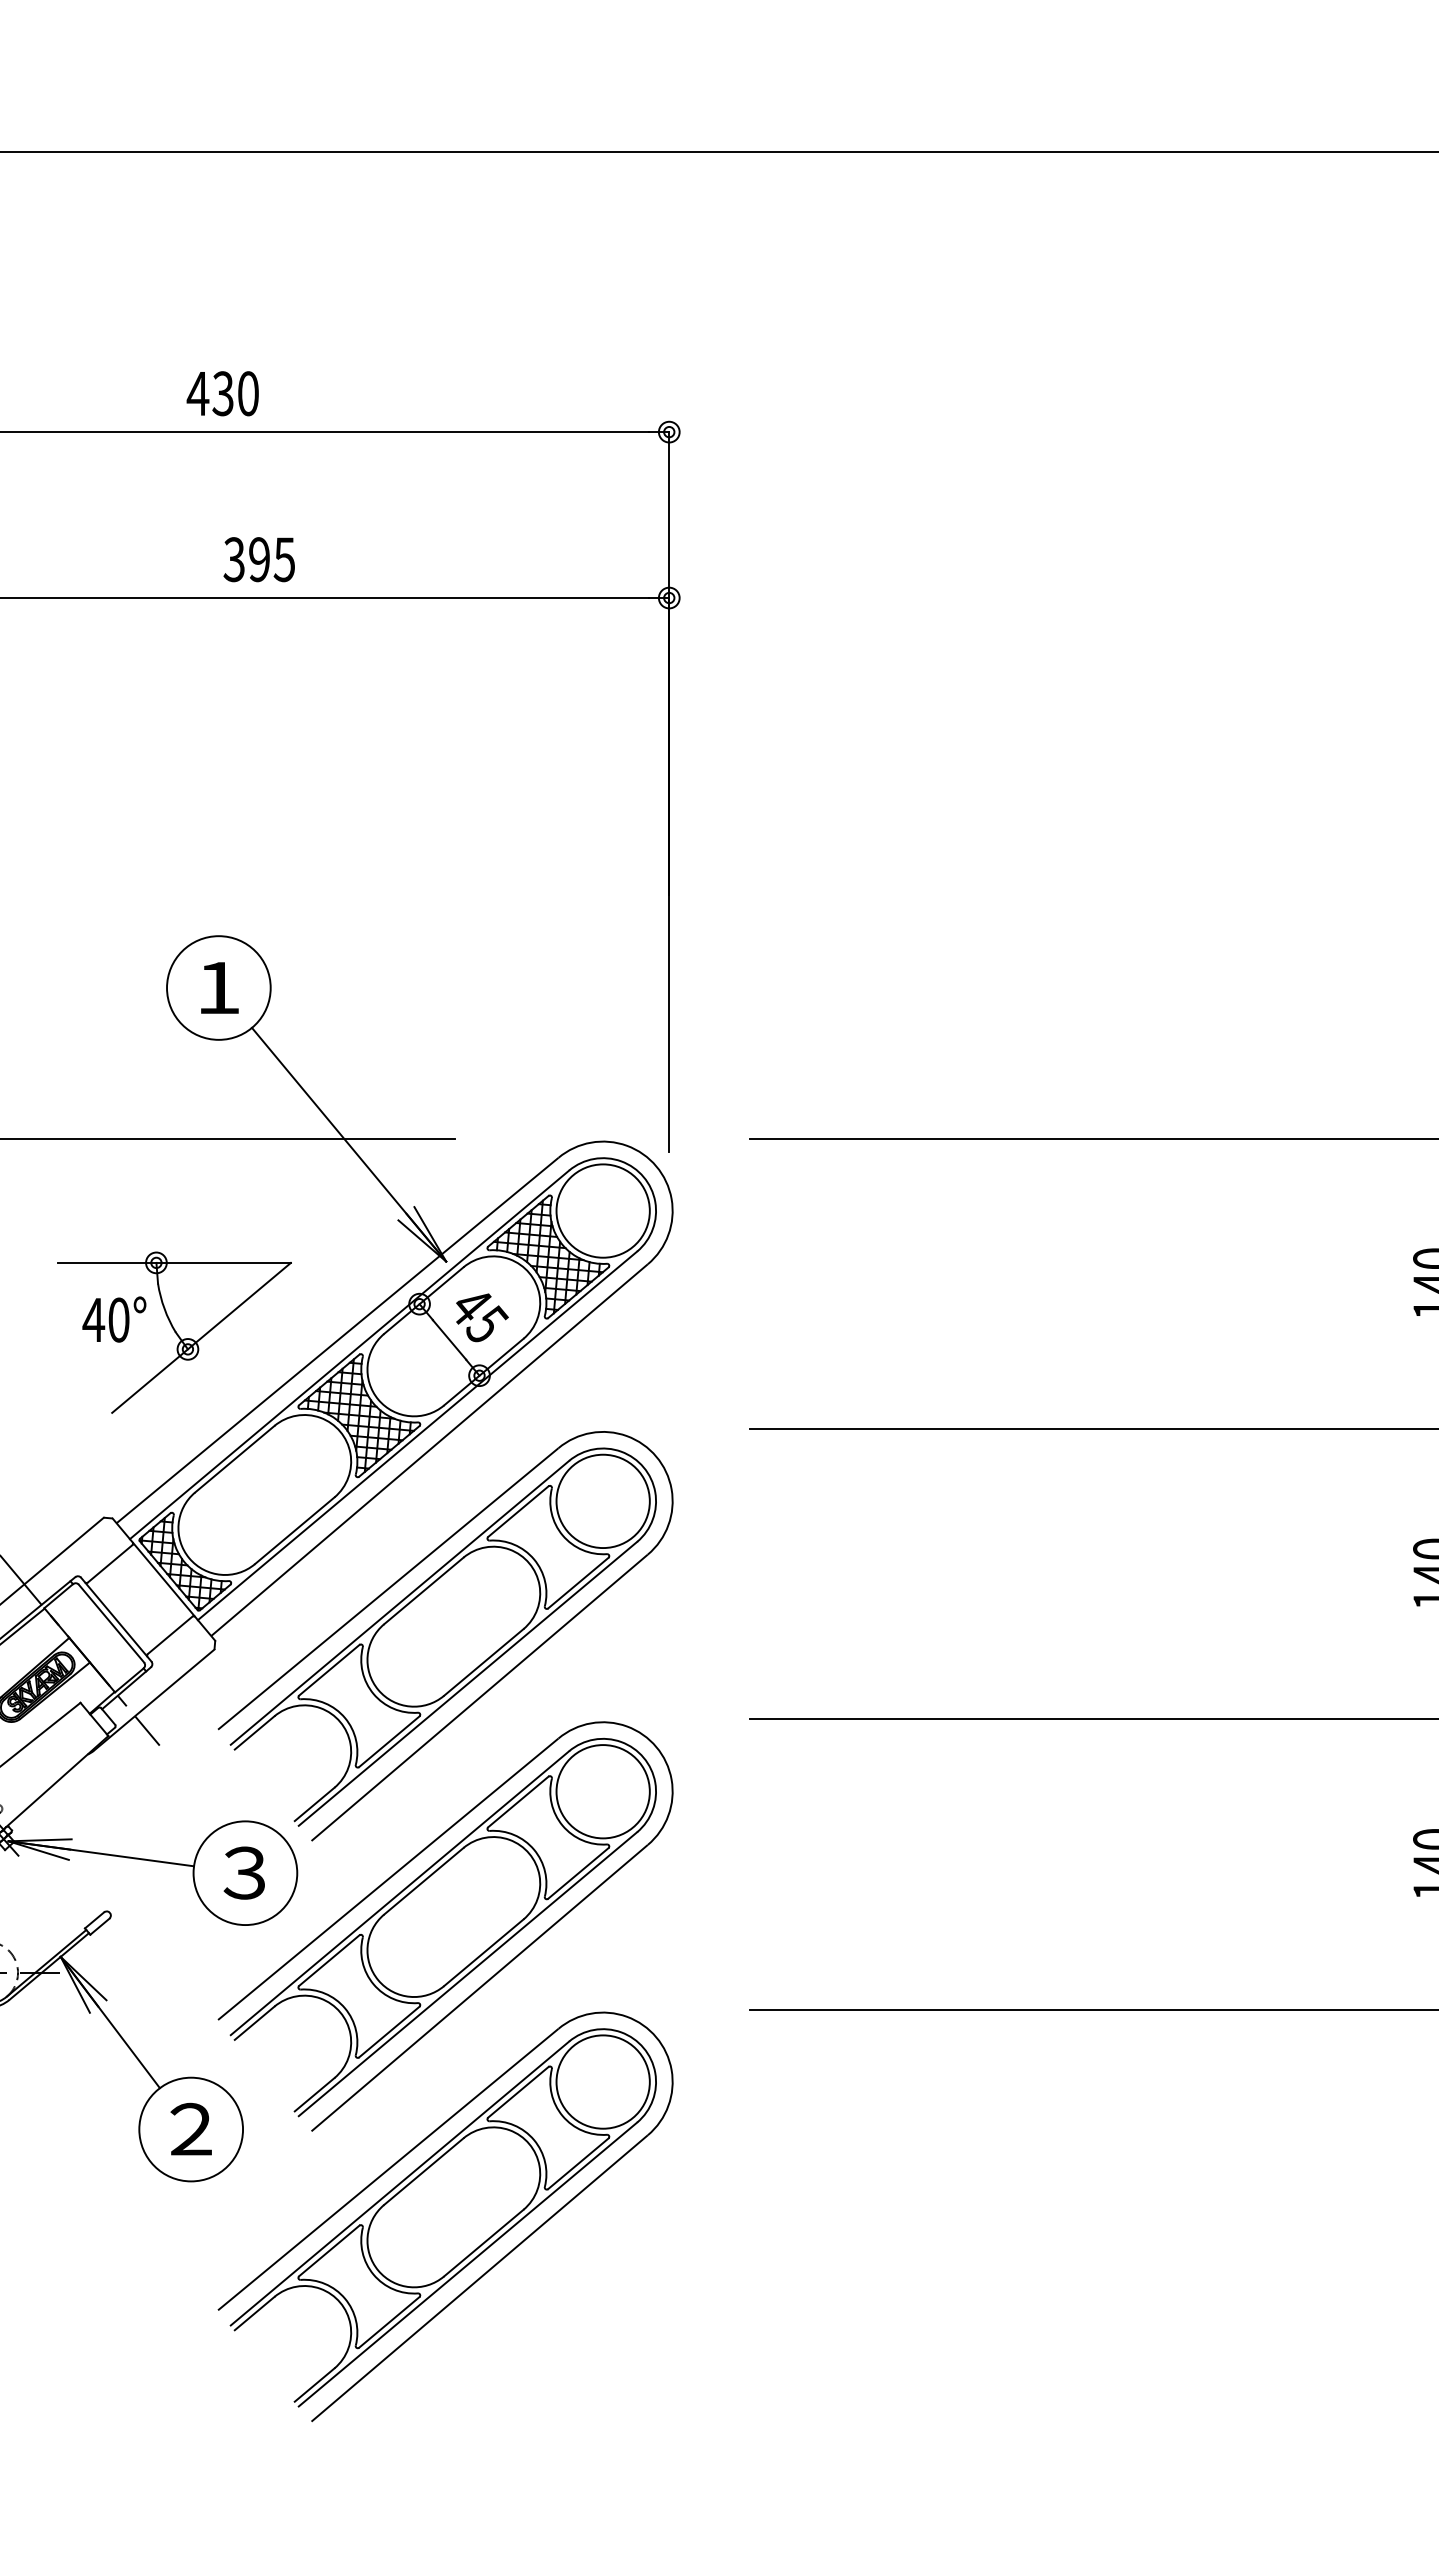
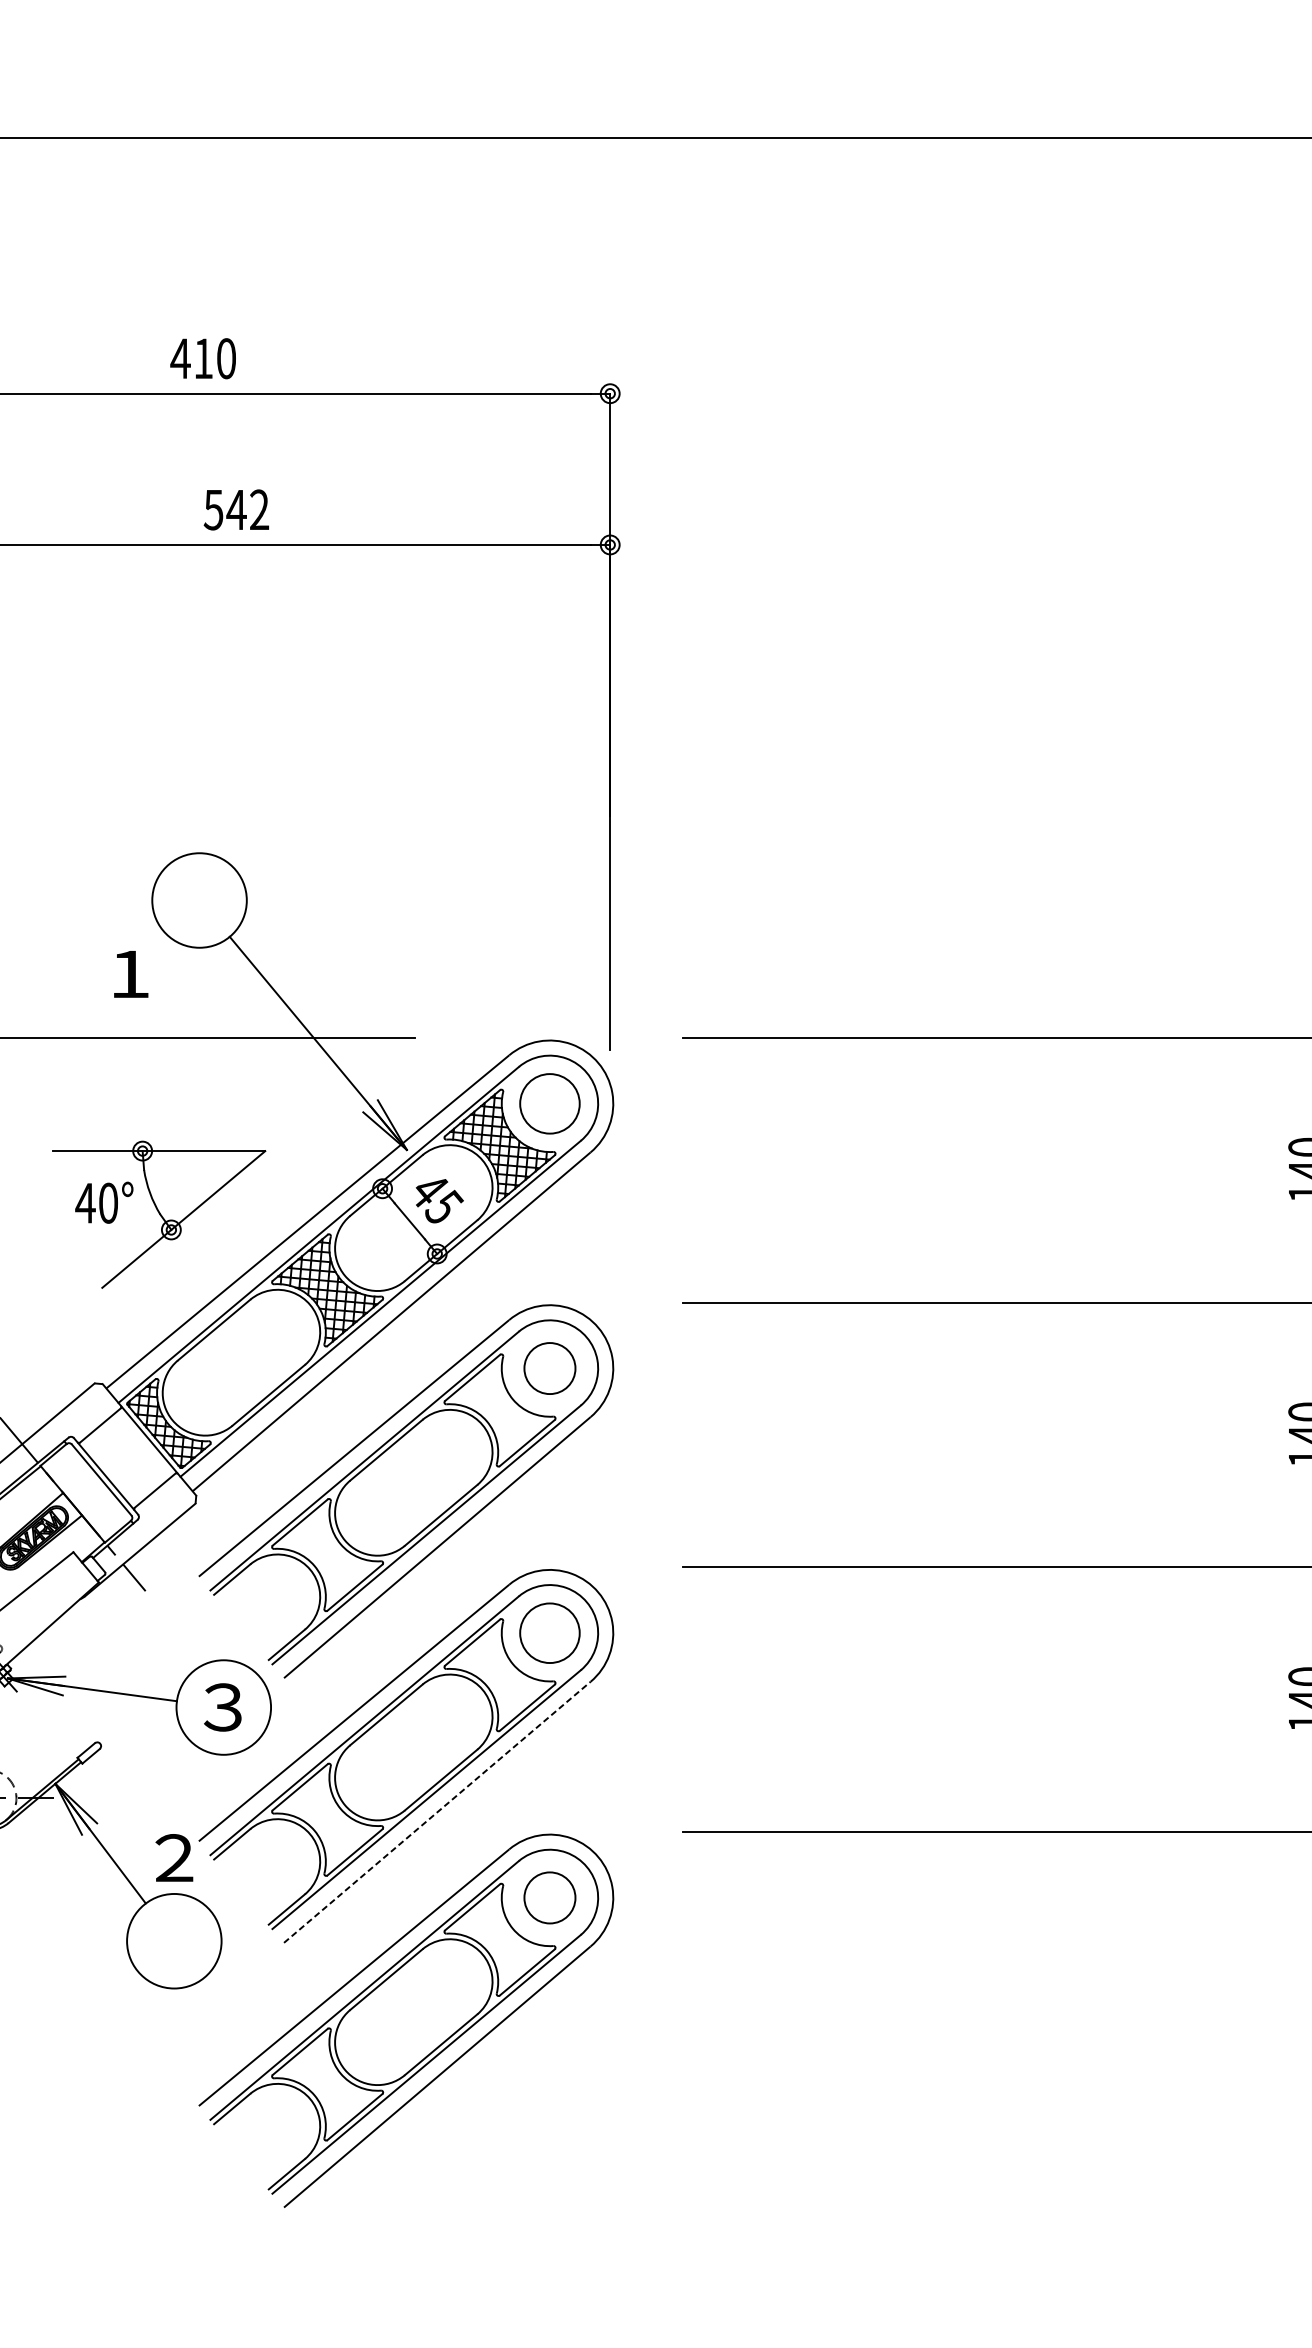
text: (222, 393) -> (202, 358), 430 -> 410
text: (259, 559) -> (236, 509), 395 -> 542
text: (219, 987) -> (130, 973), moved
circle: (602, 1210) -> (549, 1103), size x0.7
circle: (602, 1501) -> (549, 1368), size x0.6
circle: (602, 1791) -> (549, 1633), size x0.7
line: (479, 1988) -> (437, 1812), solid -> dashed
circle: (602, 2081) -> (549, 1897), size x0.6
text: (190, 2128) -> (173, 1857), moved

